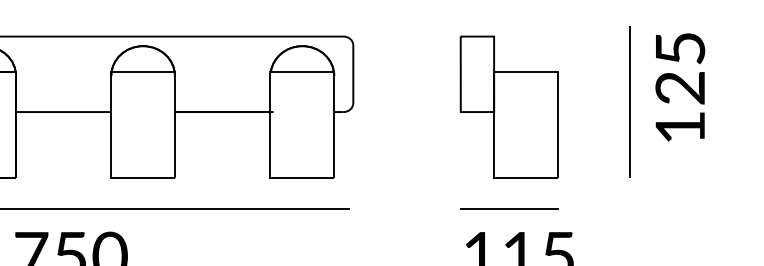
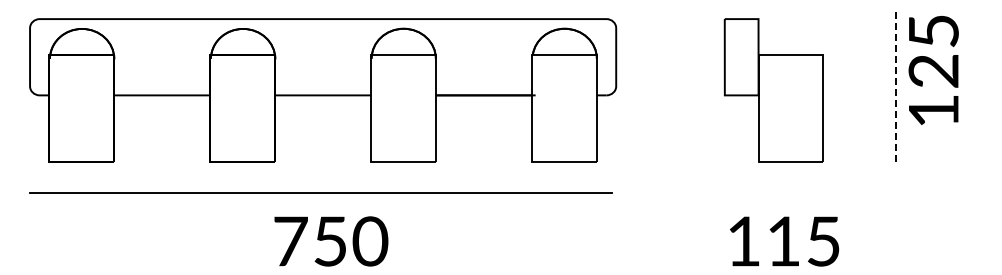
text: (680, 87) -> (933, 70), moved
line: (629, 101) -> (895, 84), solid -> dashed
line: (508, 209) -> (773, 193), removed

